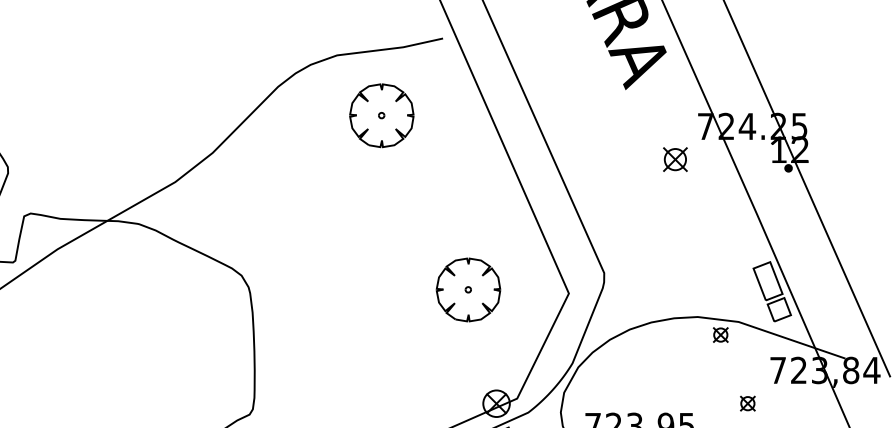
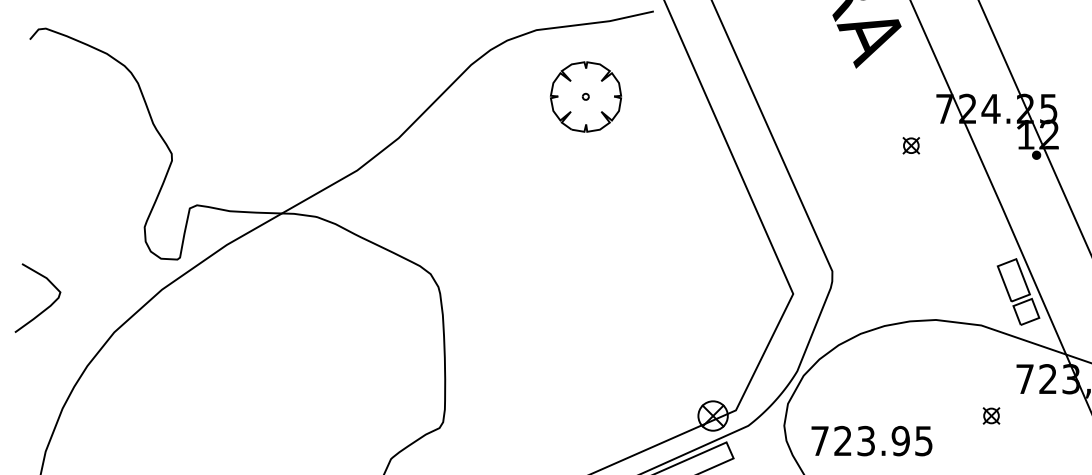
part: (675, 159) -> (911, 145), size x0.62
part: (468, 289) -> (682, 289), removed
part: (720, 334) -> (961, 339), removed

